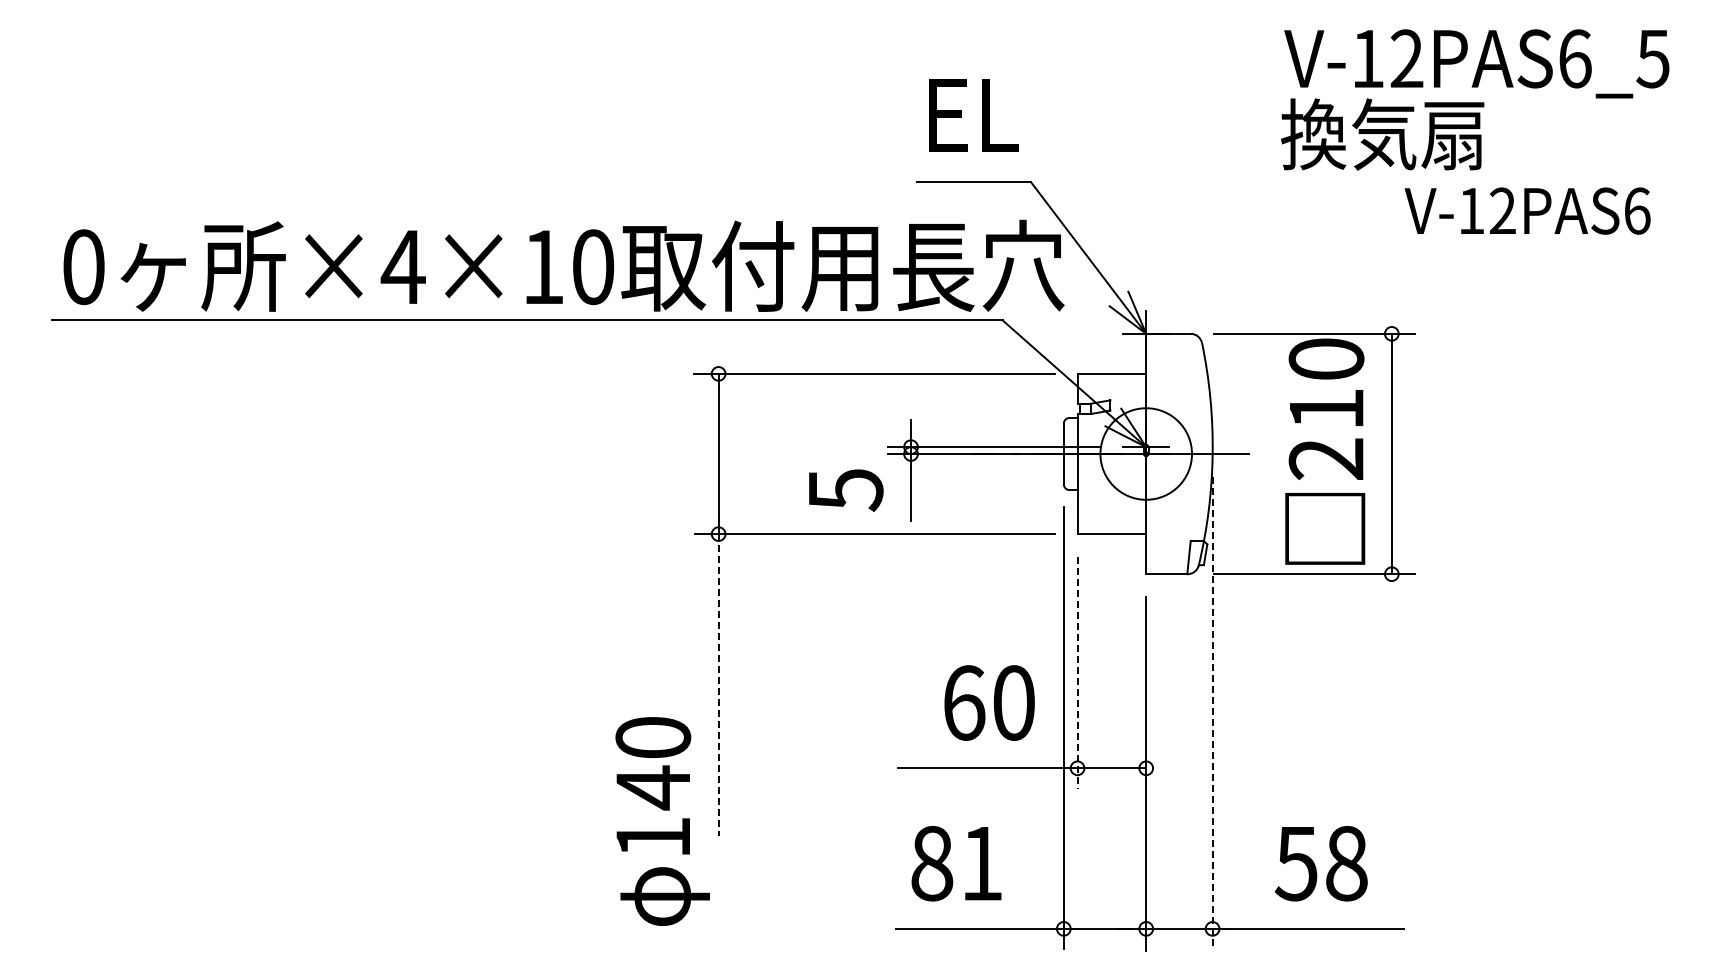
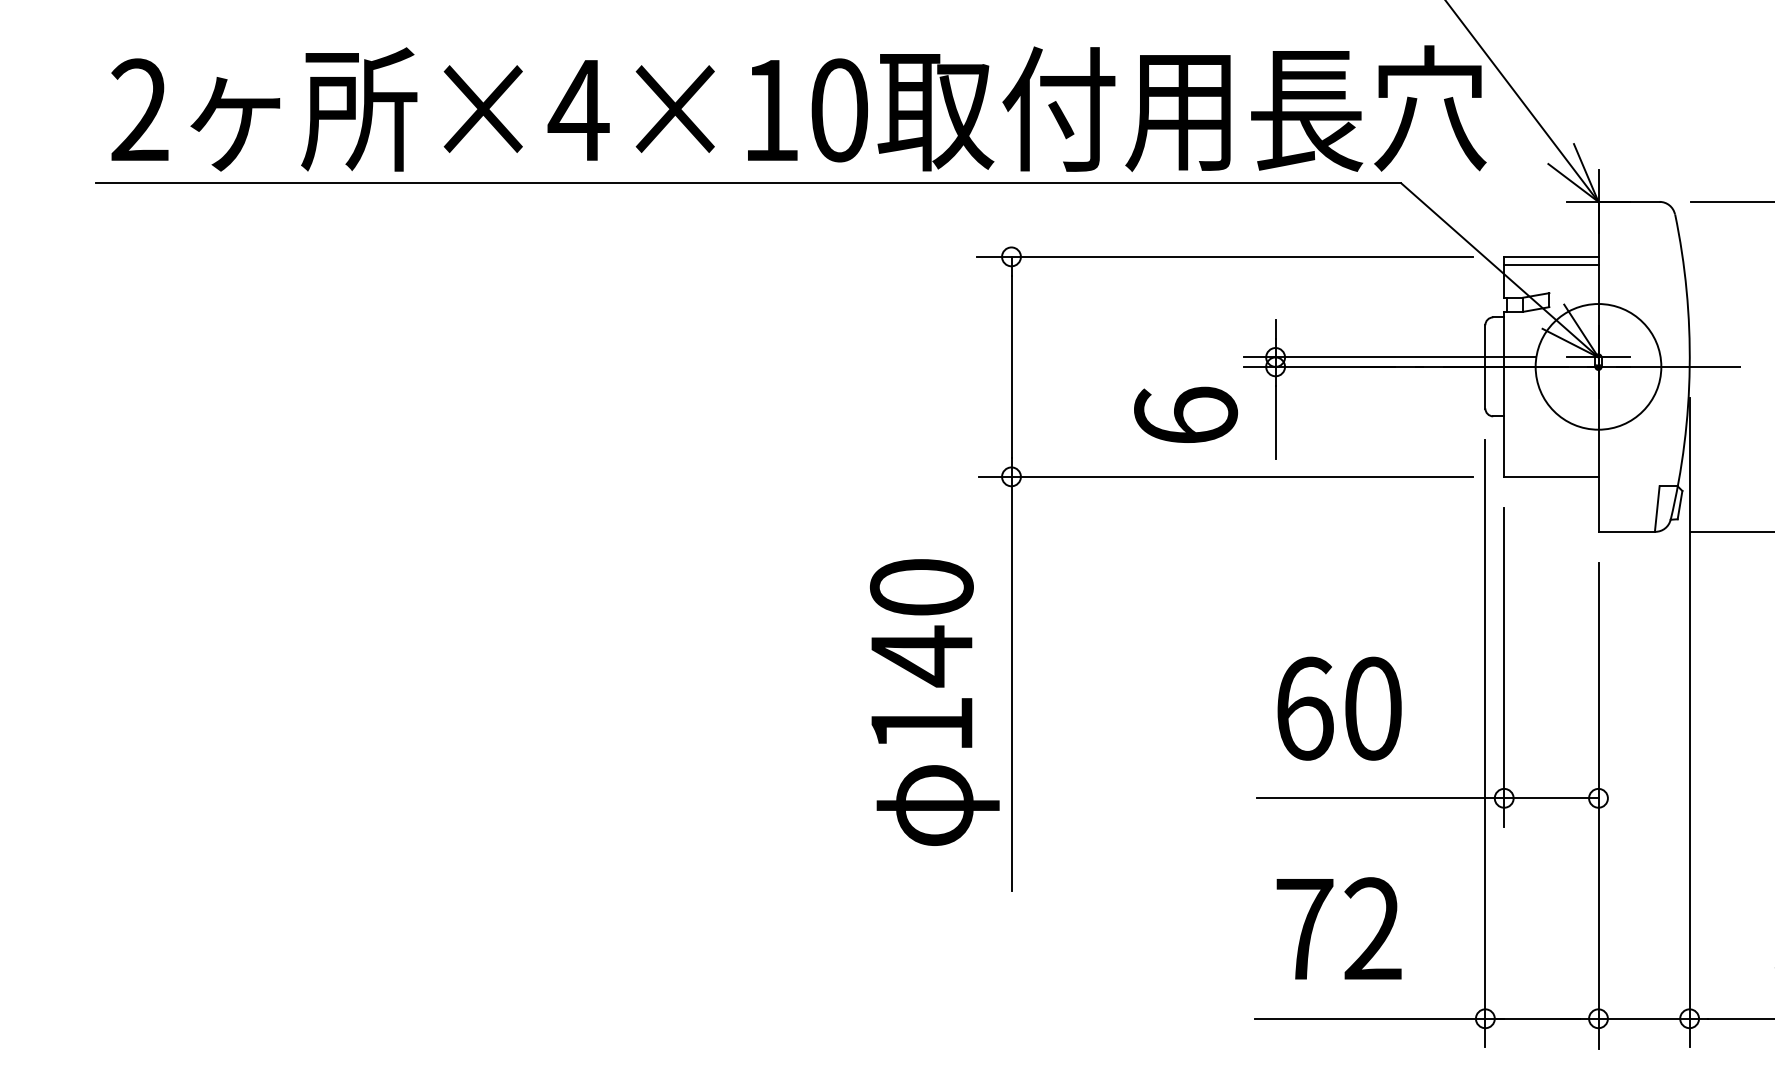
text: (83, 267) -> (139, 110), 0 -> 2
line: (1111, 379) -> (1550, 264), added
text: (845, 489) -> (1185, 415), 5 -> 6
line: (1077, 673) -> (1504, 668), dashed -> solid
line: (718, 684) -> (1011, 683), dashed -> solid
text: (989, 702) -> (1339, 707), moved
line: (1212, 713) -> (1689, 723), dashed -> solid
text: (662, 821) -> (934, 702), moved
text: (956, 863) -> (1338, 929), 81 -> 72

